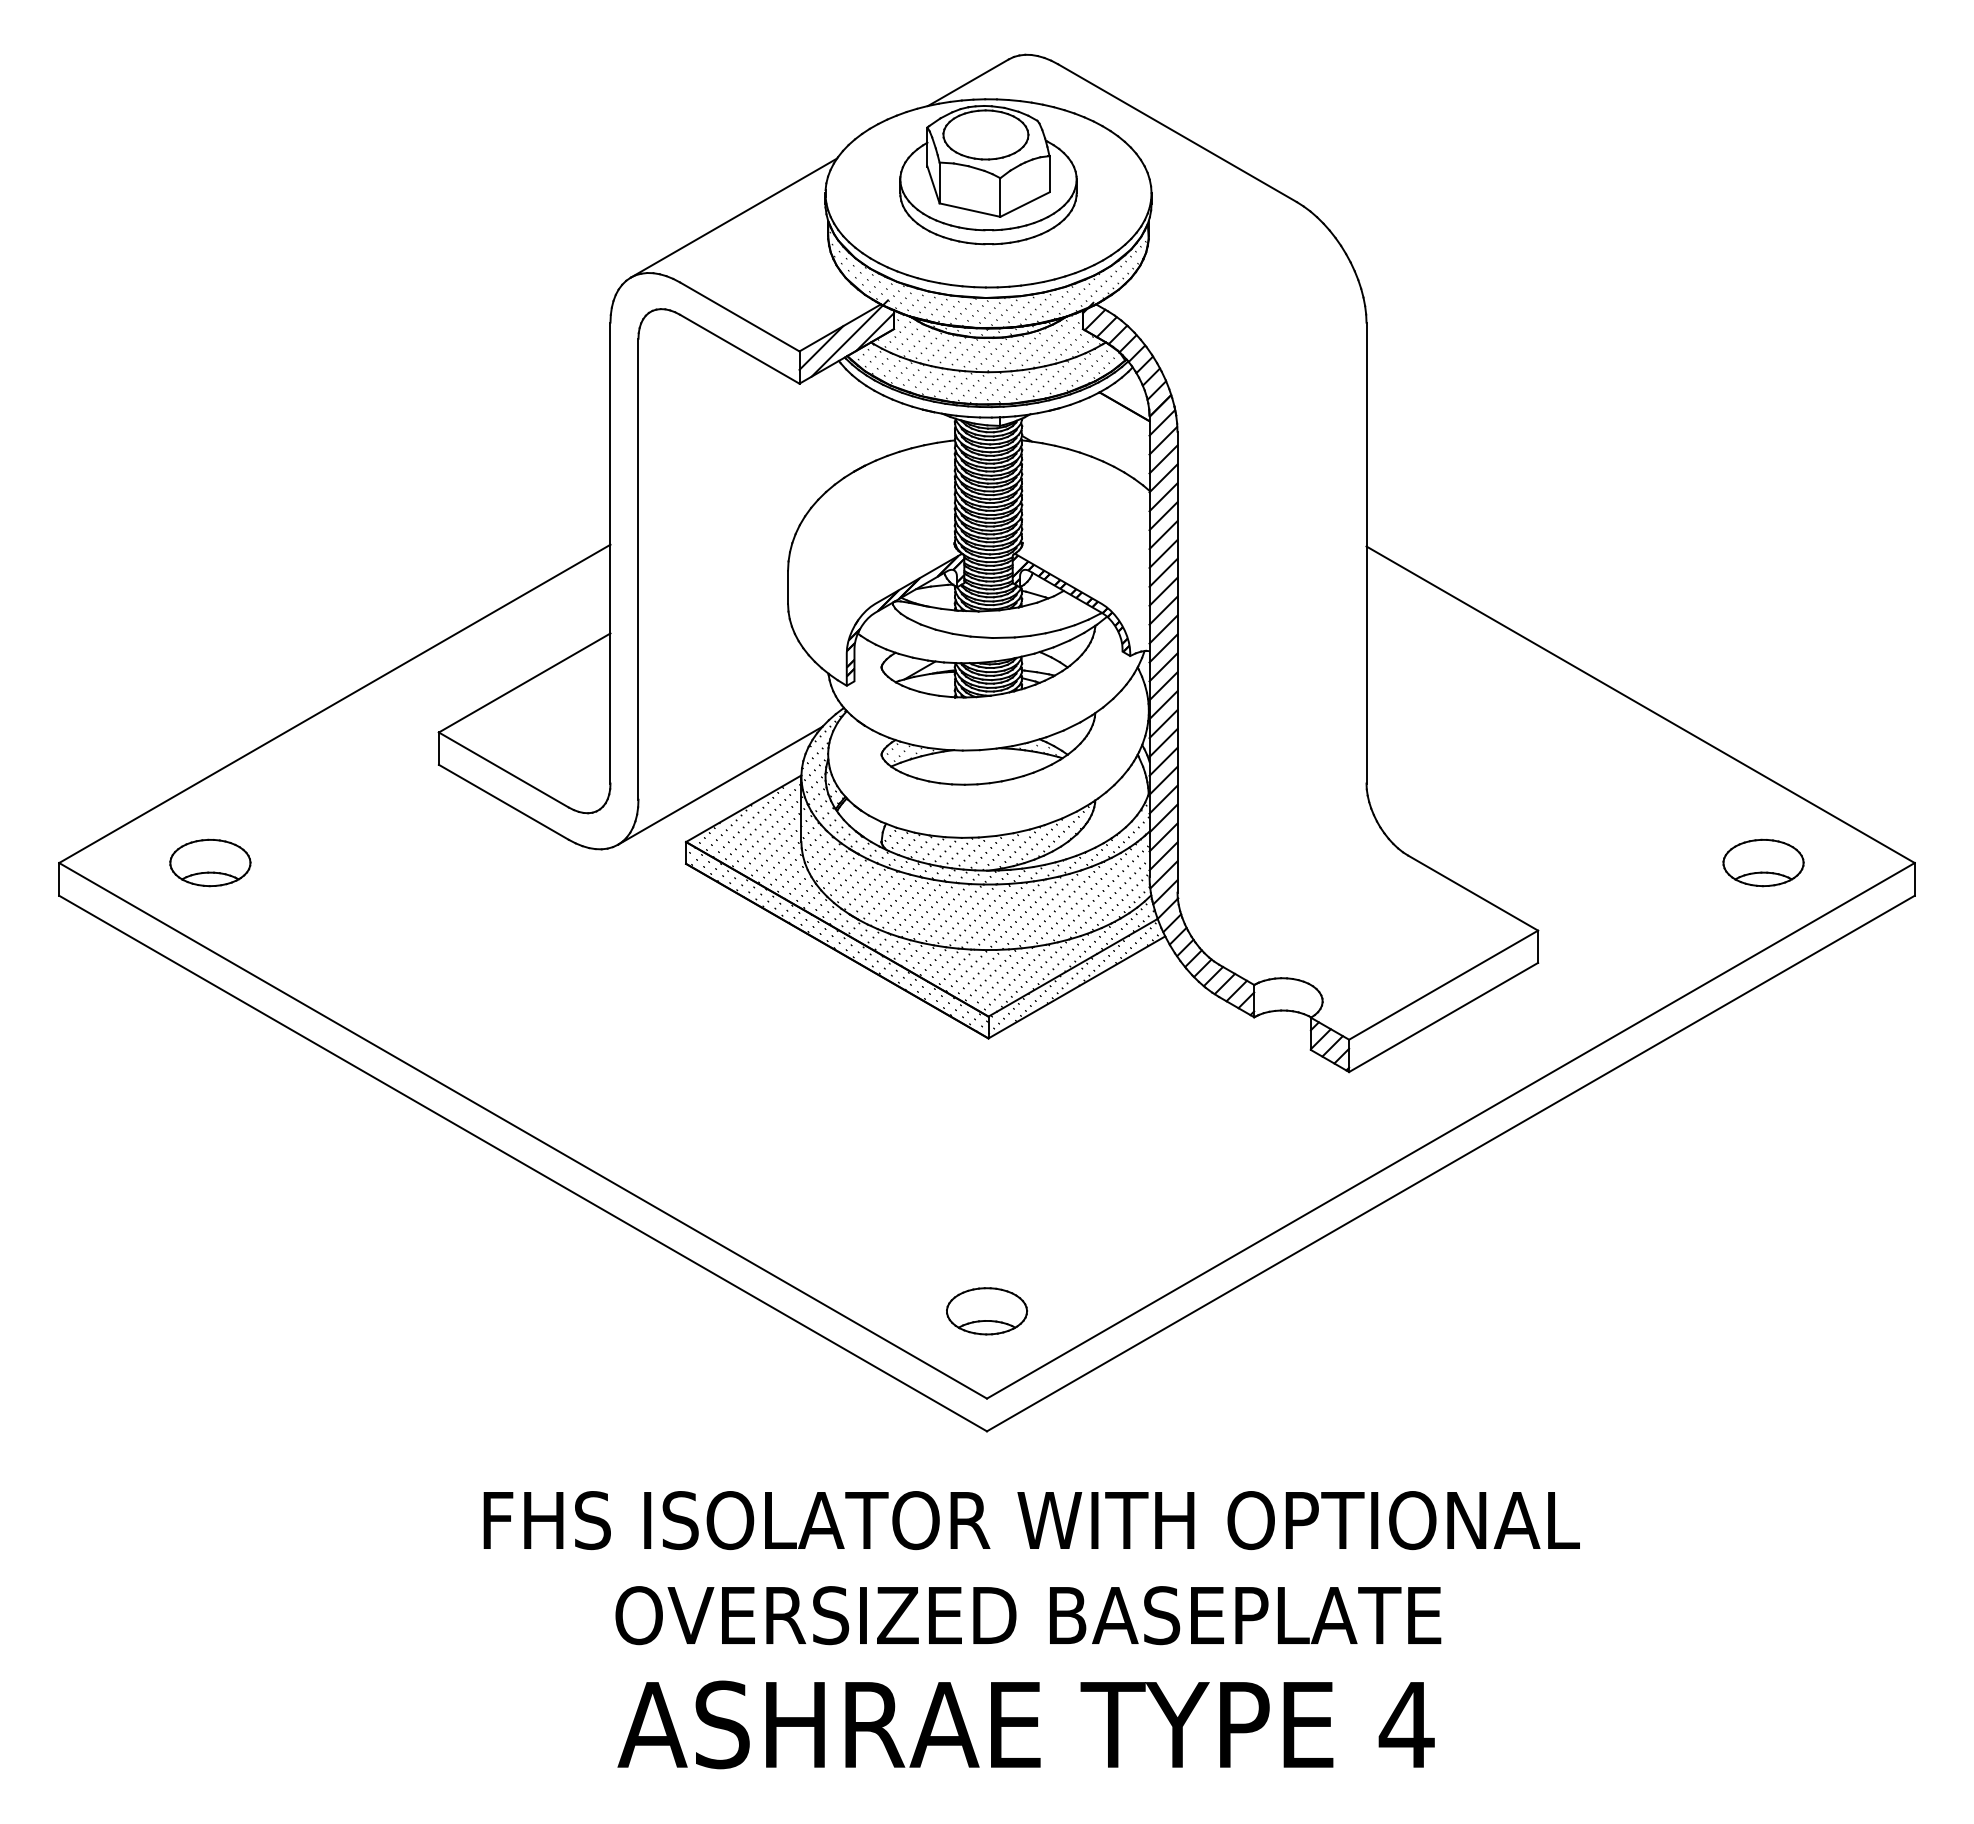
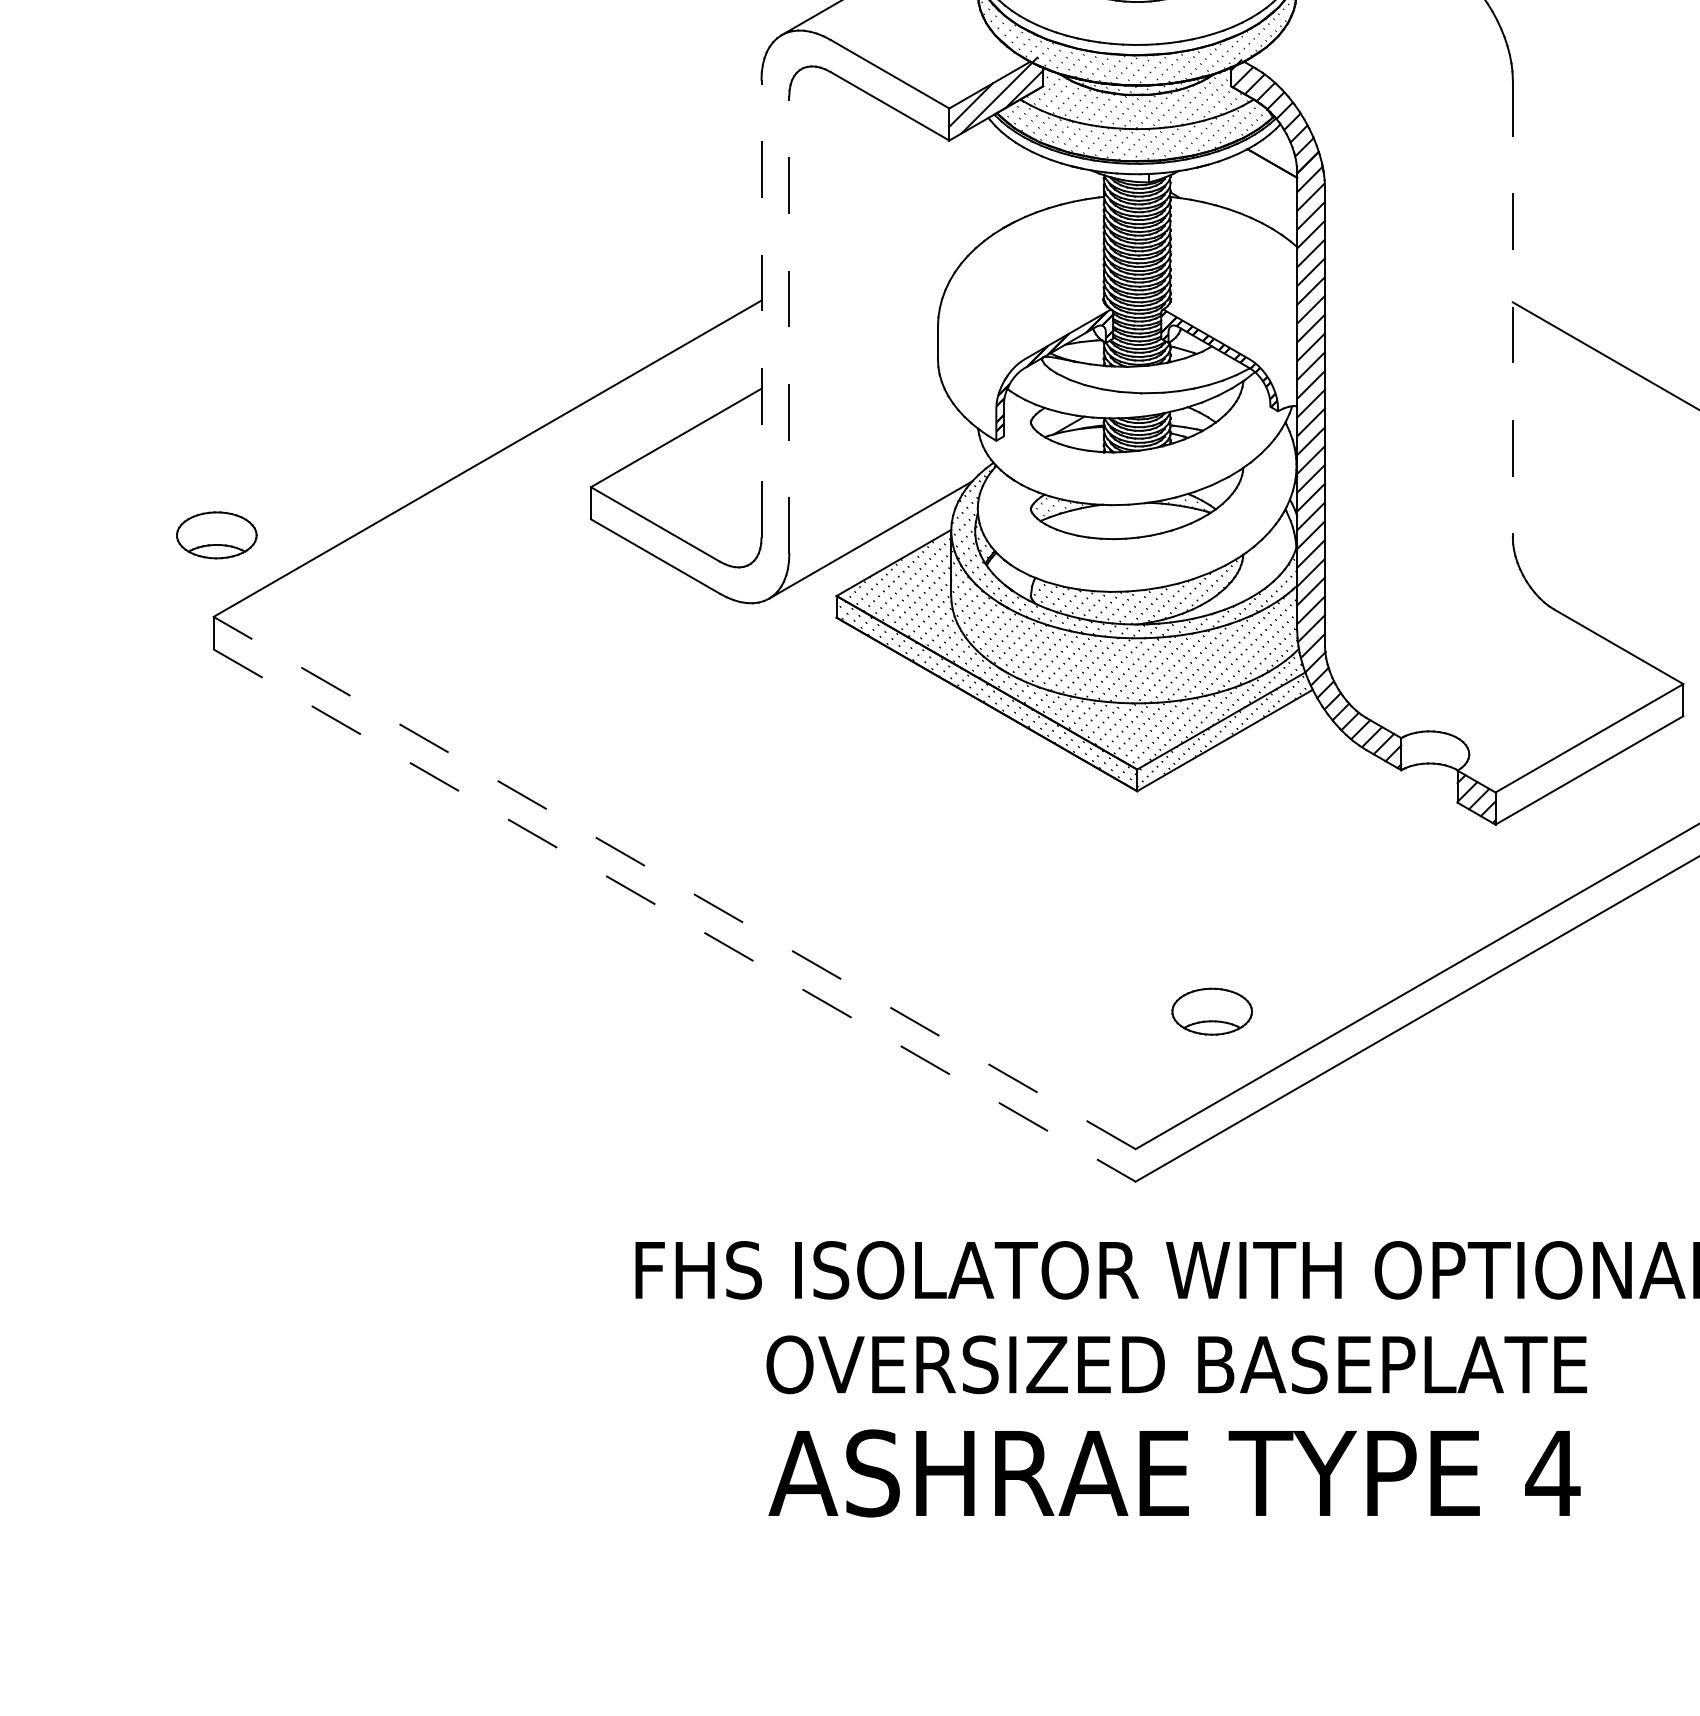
line: (610, 552) -> (761, 308), solid -> dashed
line: (1366, 553) -> (1512, 309), solid -> dashed
line: (638, 568) -> (789, 324), solid -> dashed
part: (210, 862) -> (216, 534), moved
line: (523, 1130) -> (675, 882), solid -> dashed
line: (523, 1163) -> (675, 915), solid -> dashed
part: (986, 1311) -> (1211, 1011), moved

